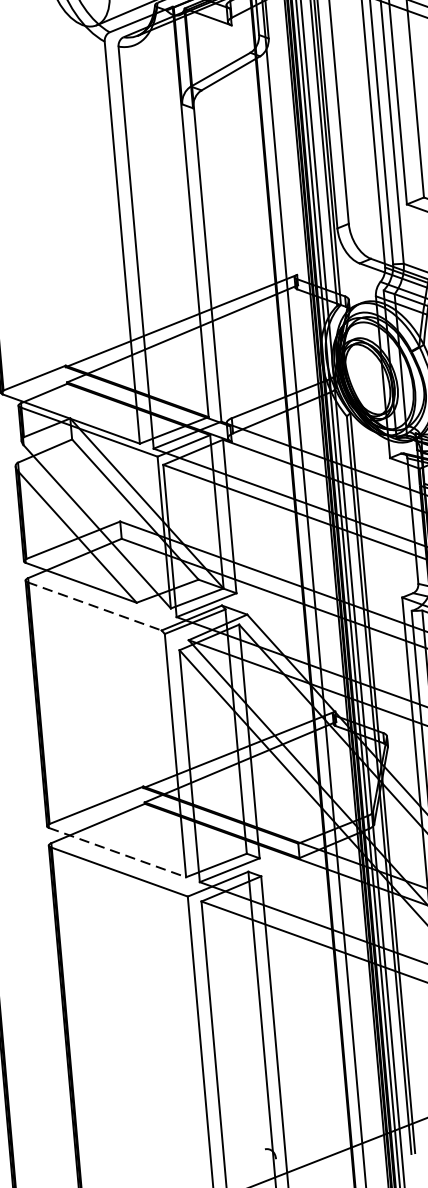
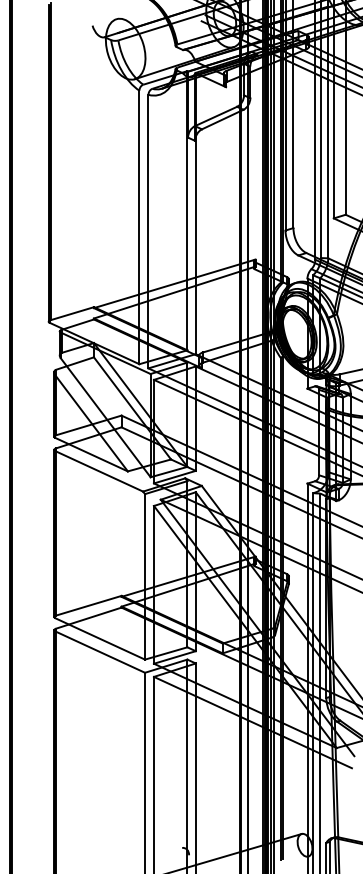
line: (94, 606) -> (99, 471), dashed -> solid
line: (118, 853) -> (100, 639), dashed -> solid

